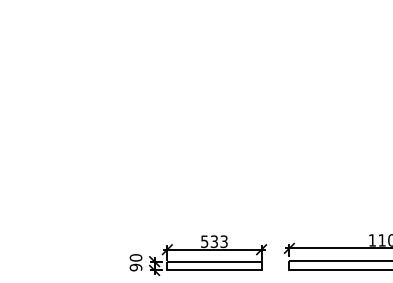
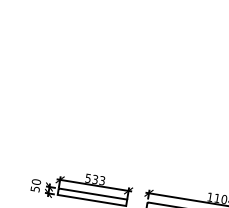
text: (135, 267) -> (34, 189), 90 -> 50

